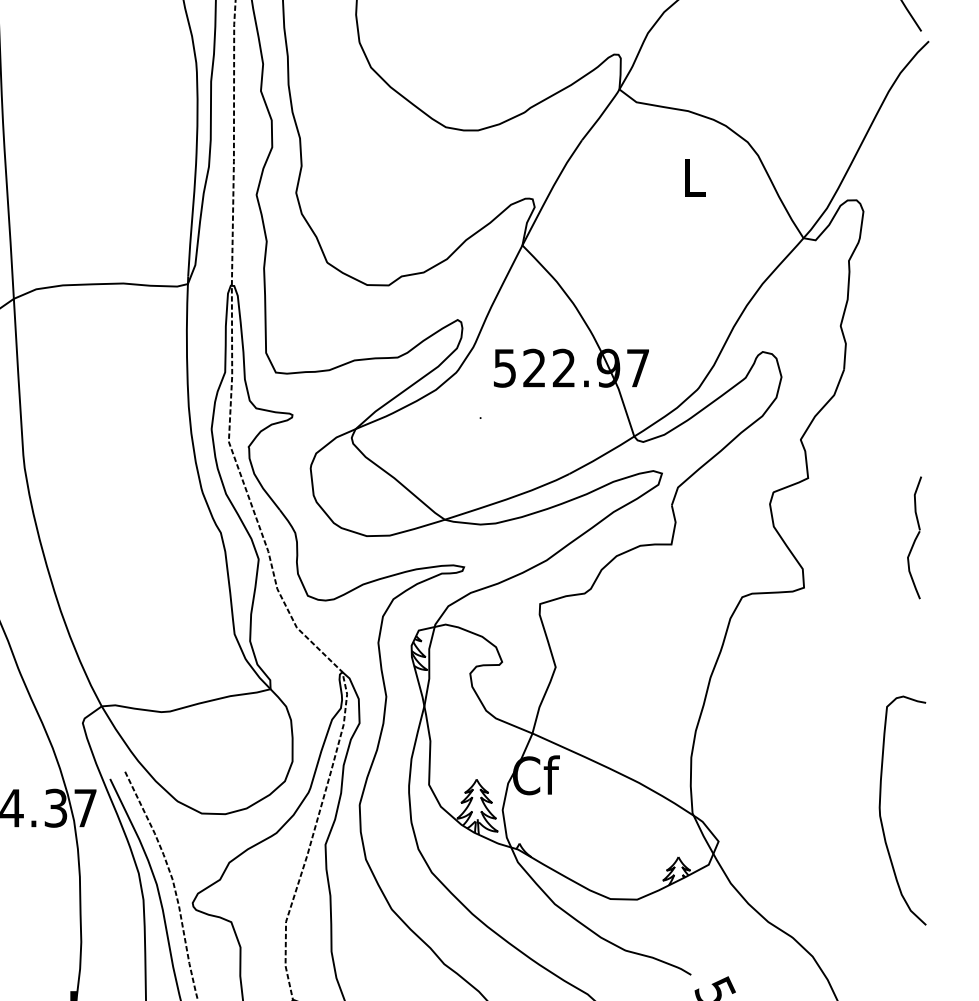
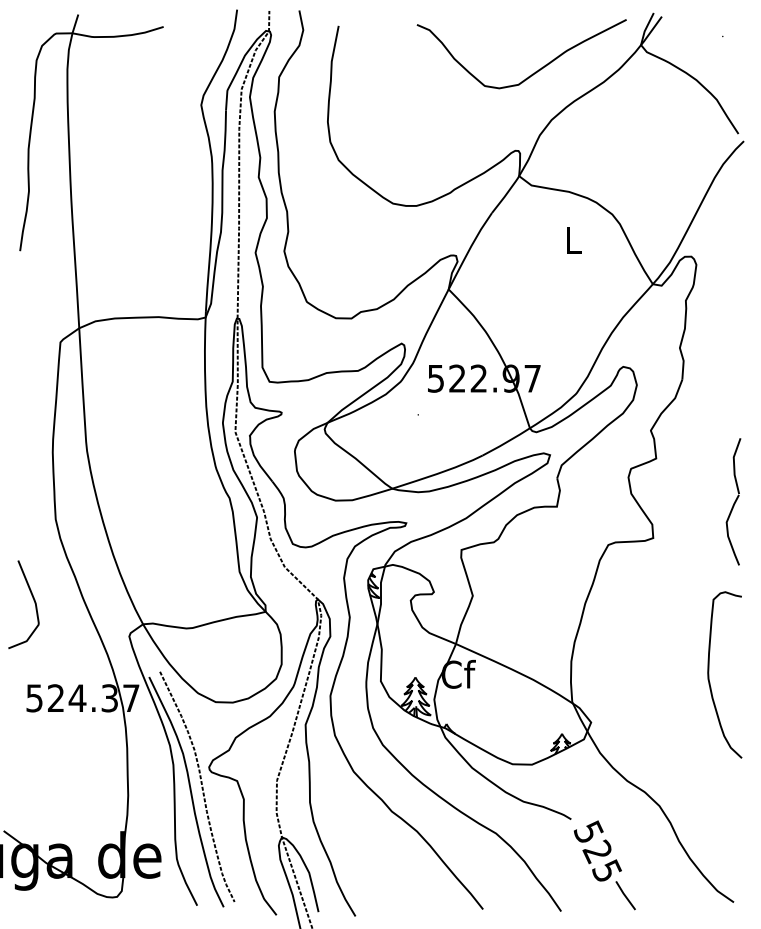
part: (914, 537) -> (733, 501), size x1.43
curve: (881, 809) -> (709, 674), moved

